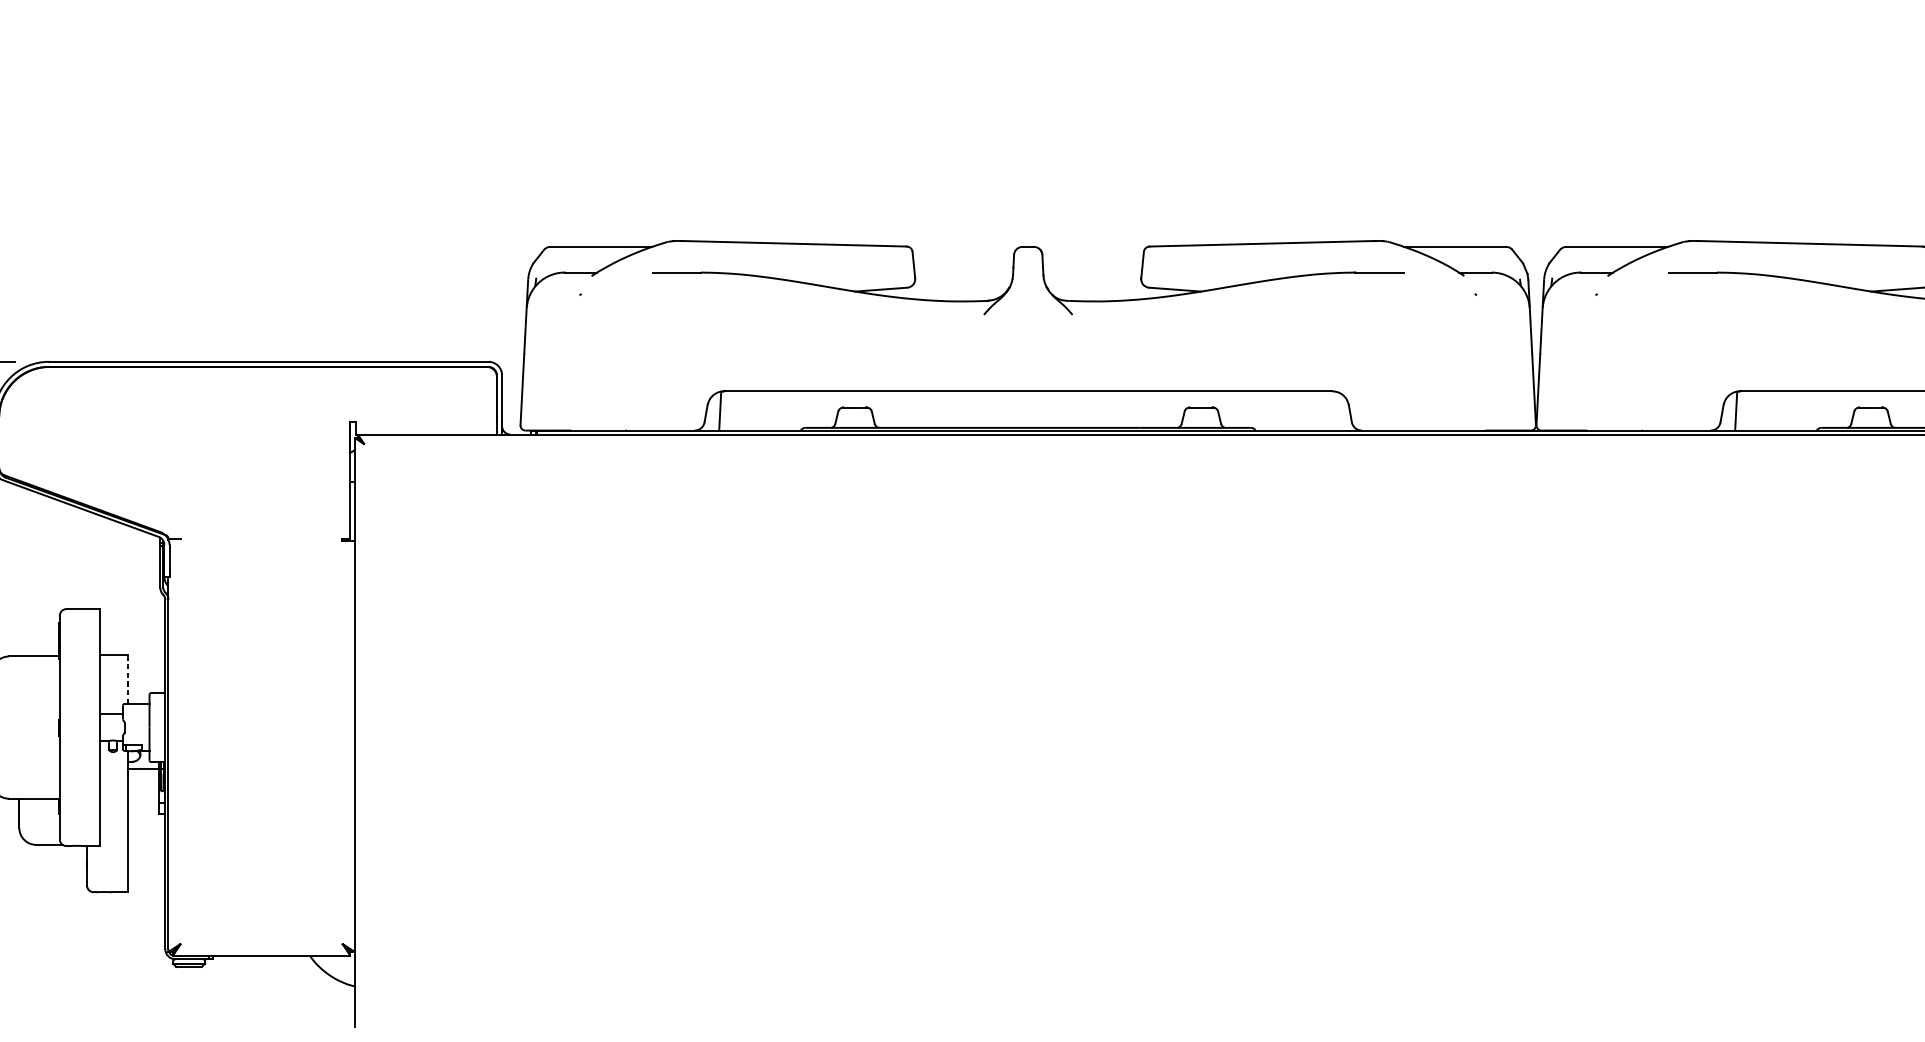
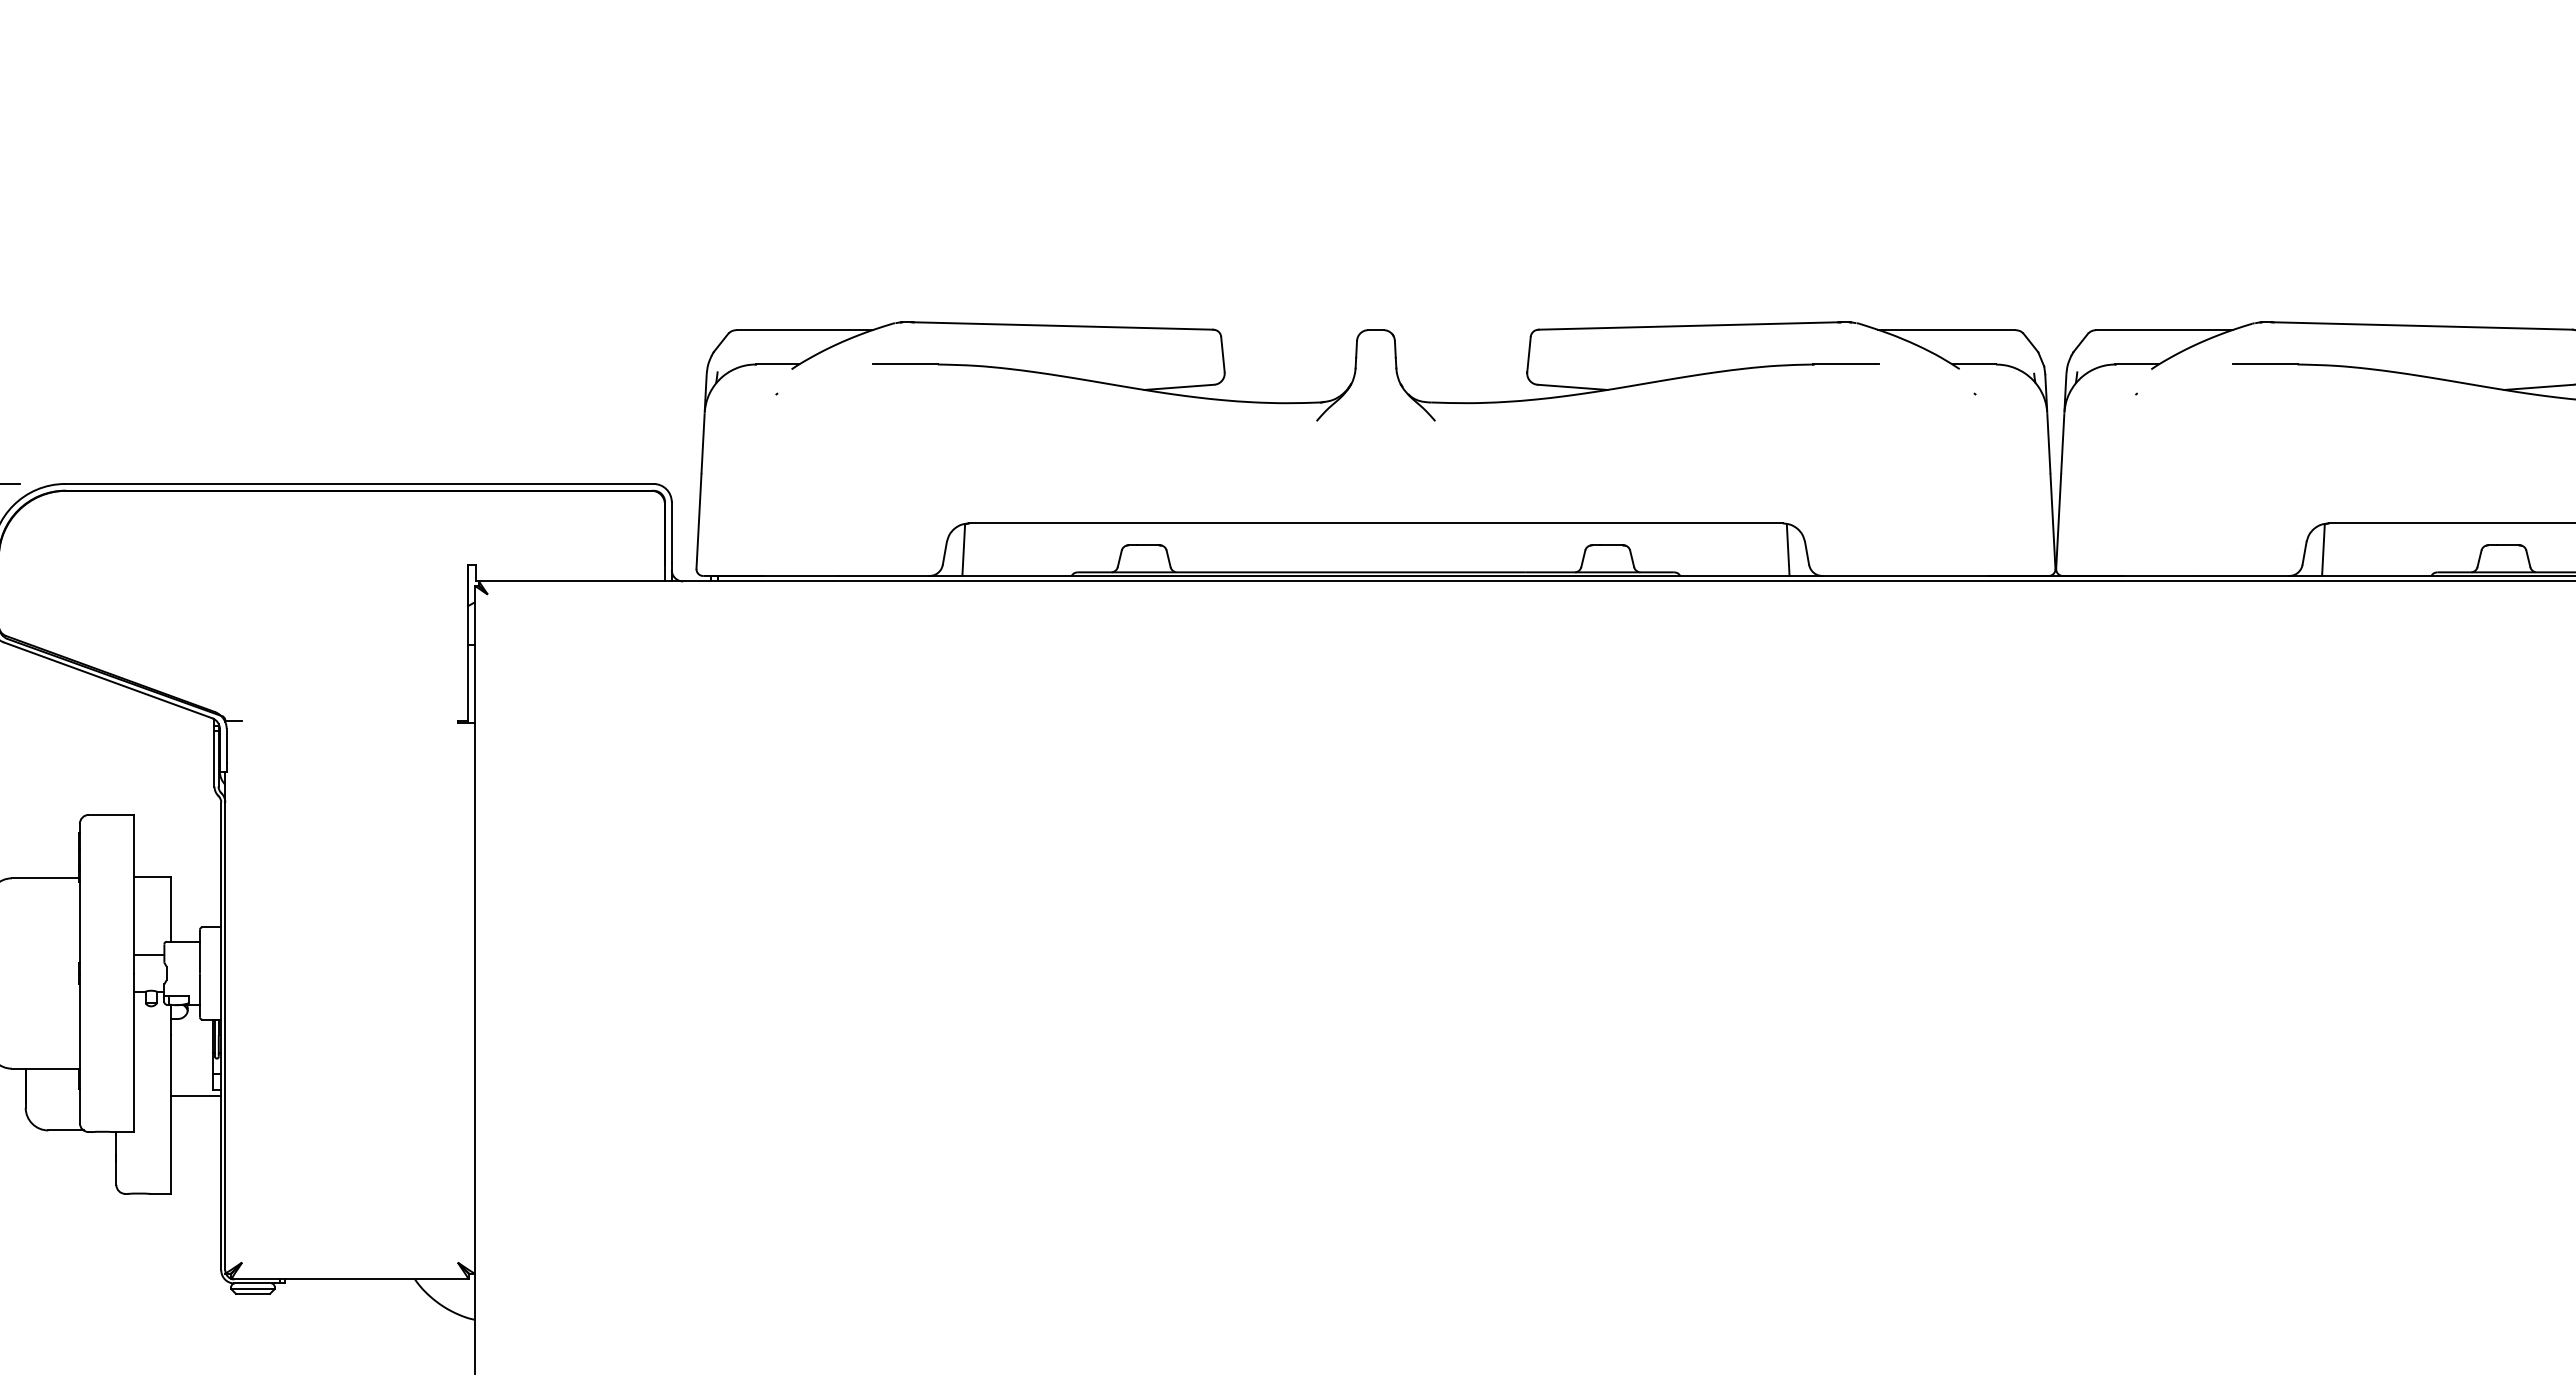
line: (1335, 410) -> (1787, 549), added
line: (127, 679) -> (170, 909), dashed -> solid
line: (146, 769) -> (195, 1096), moved

